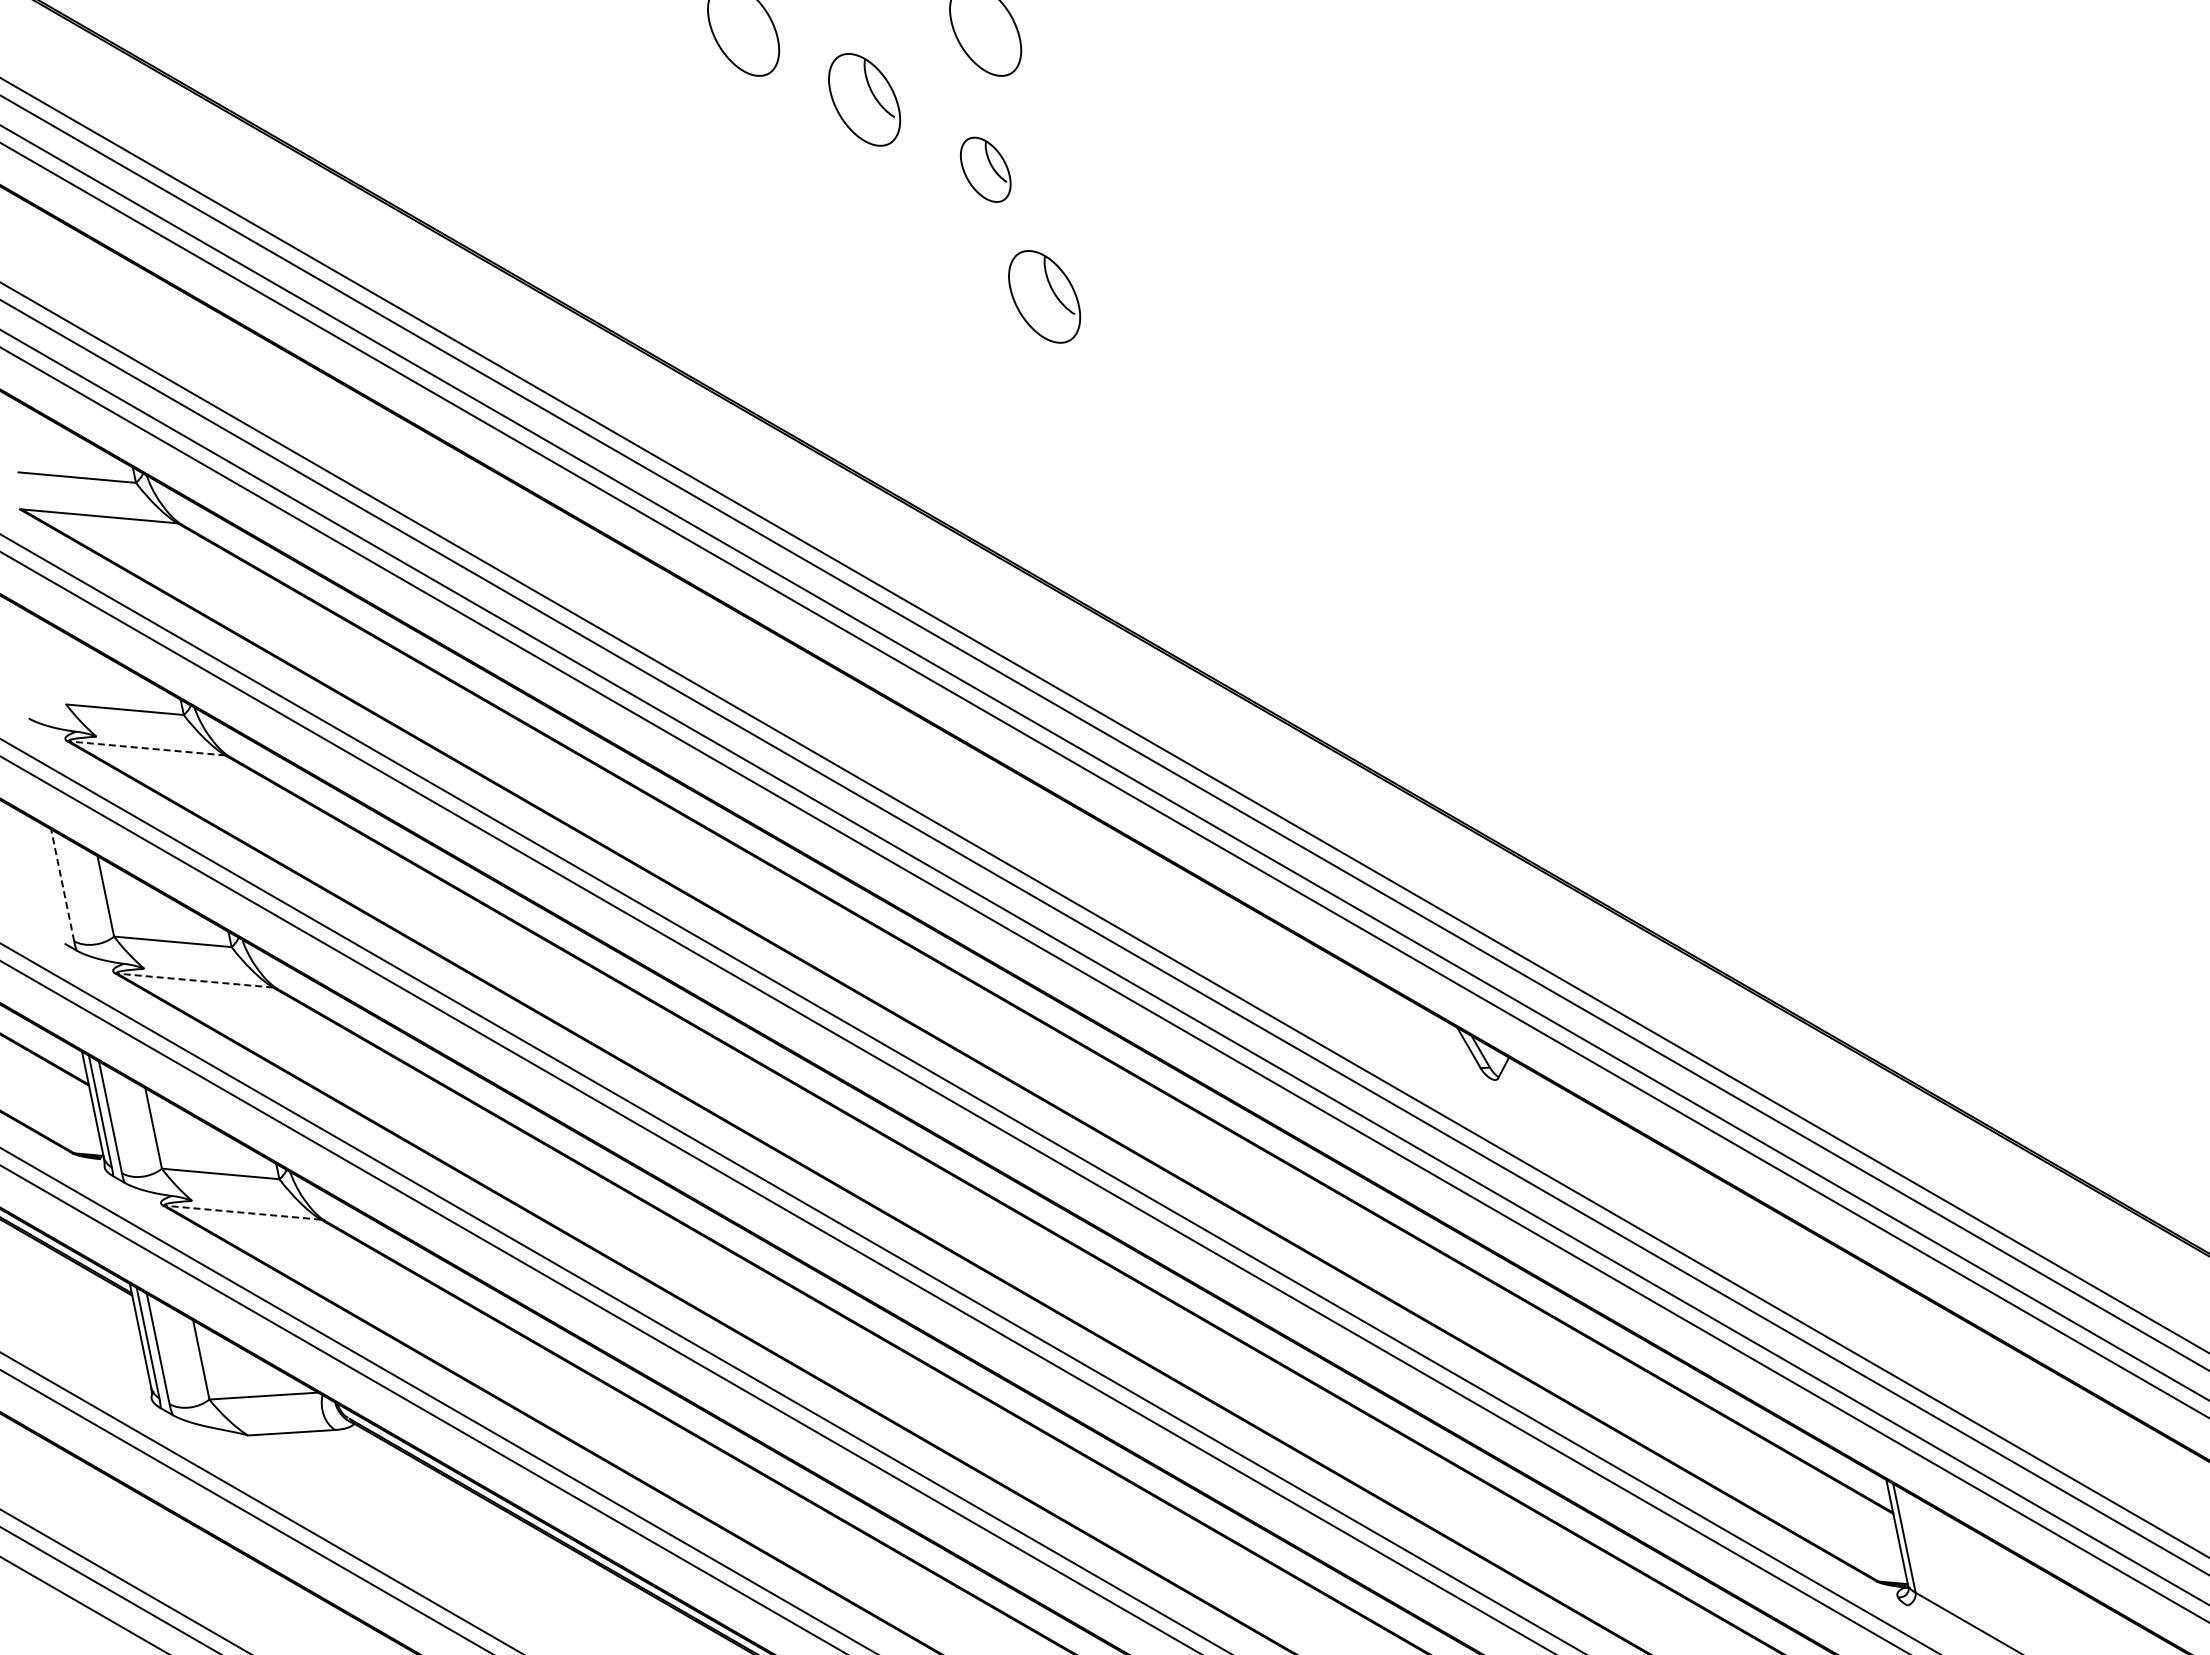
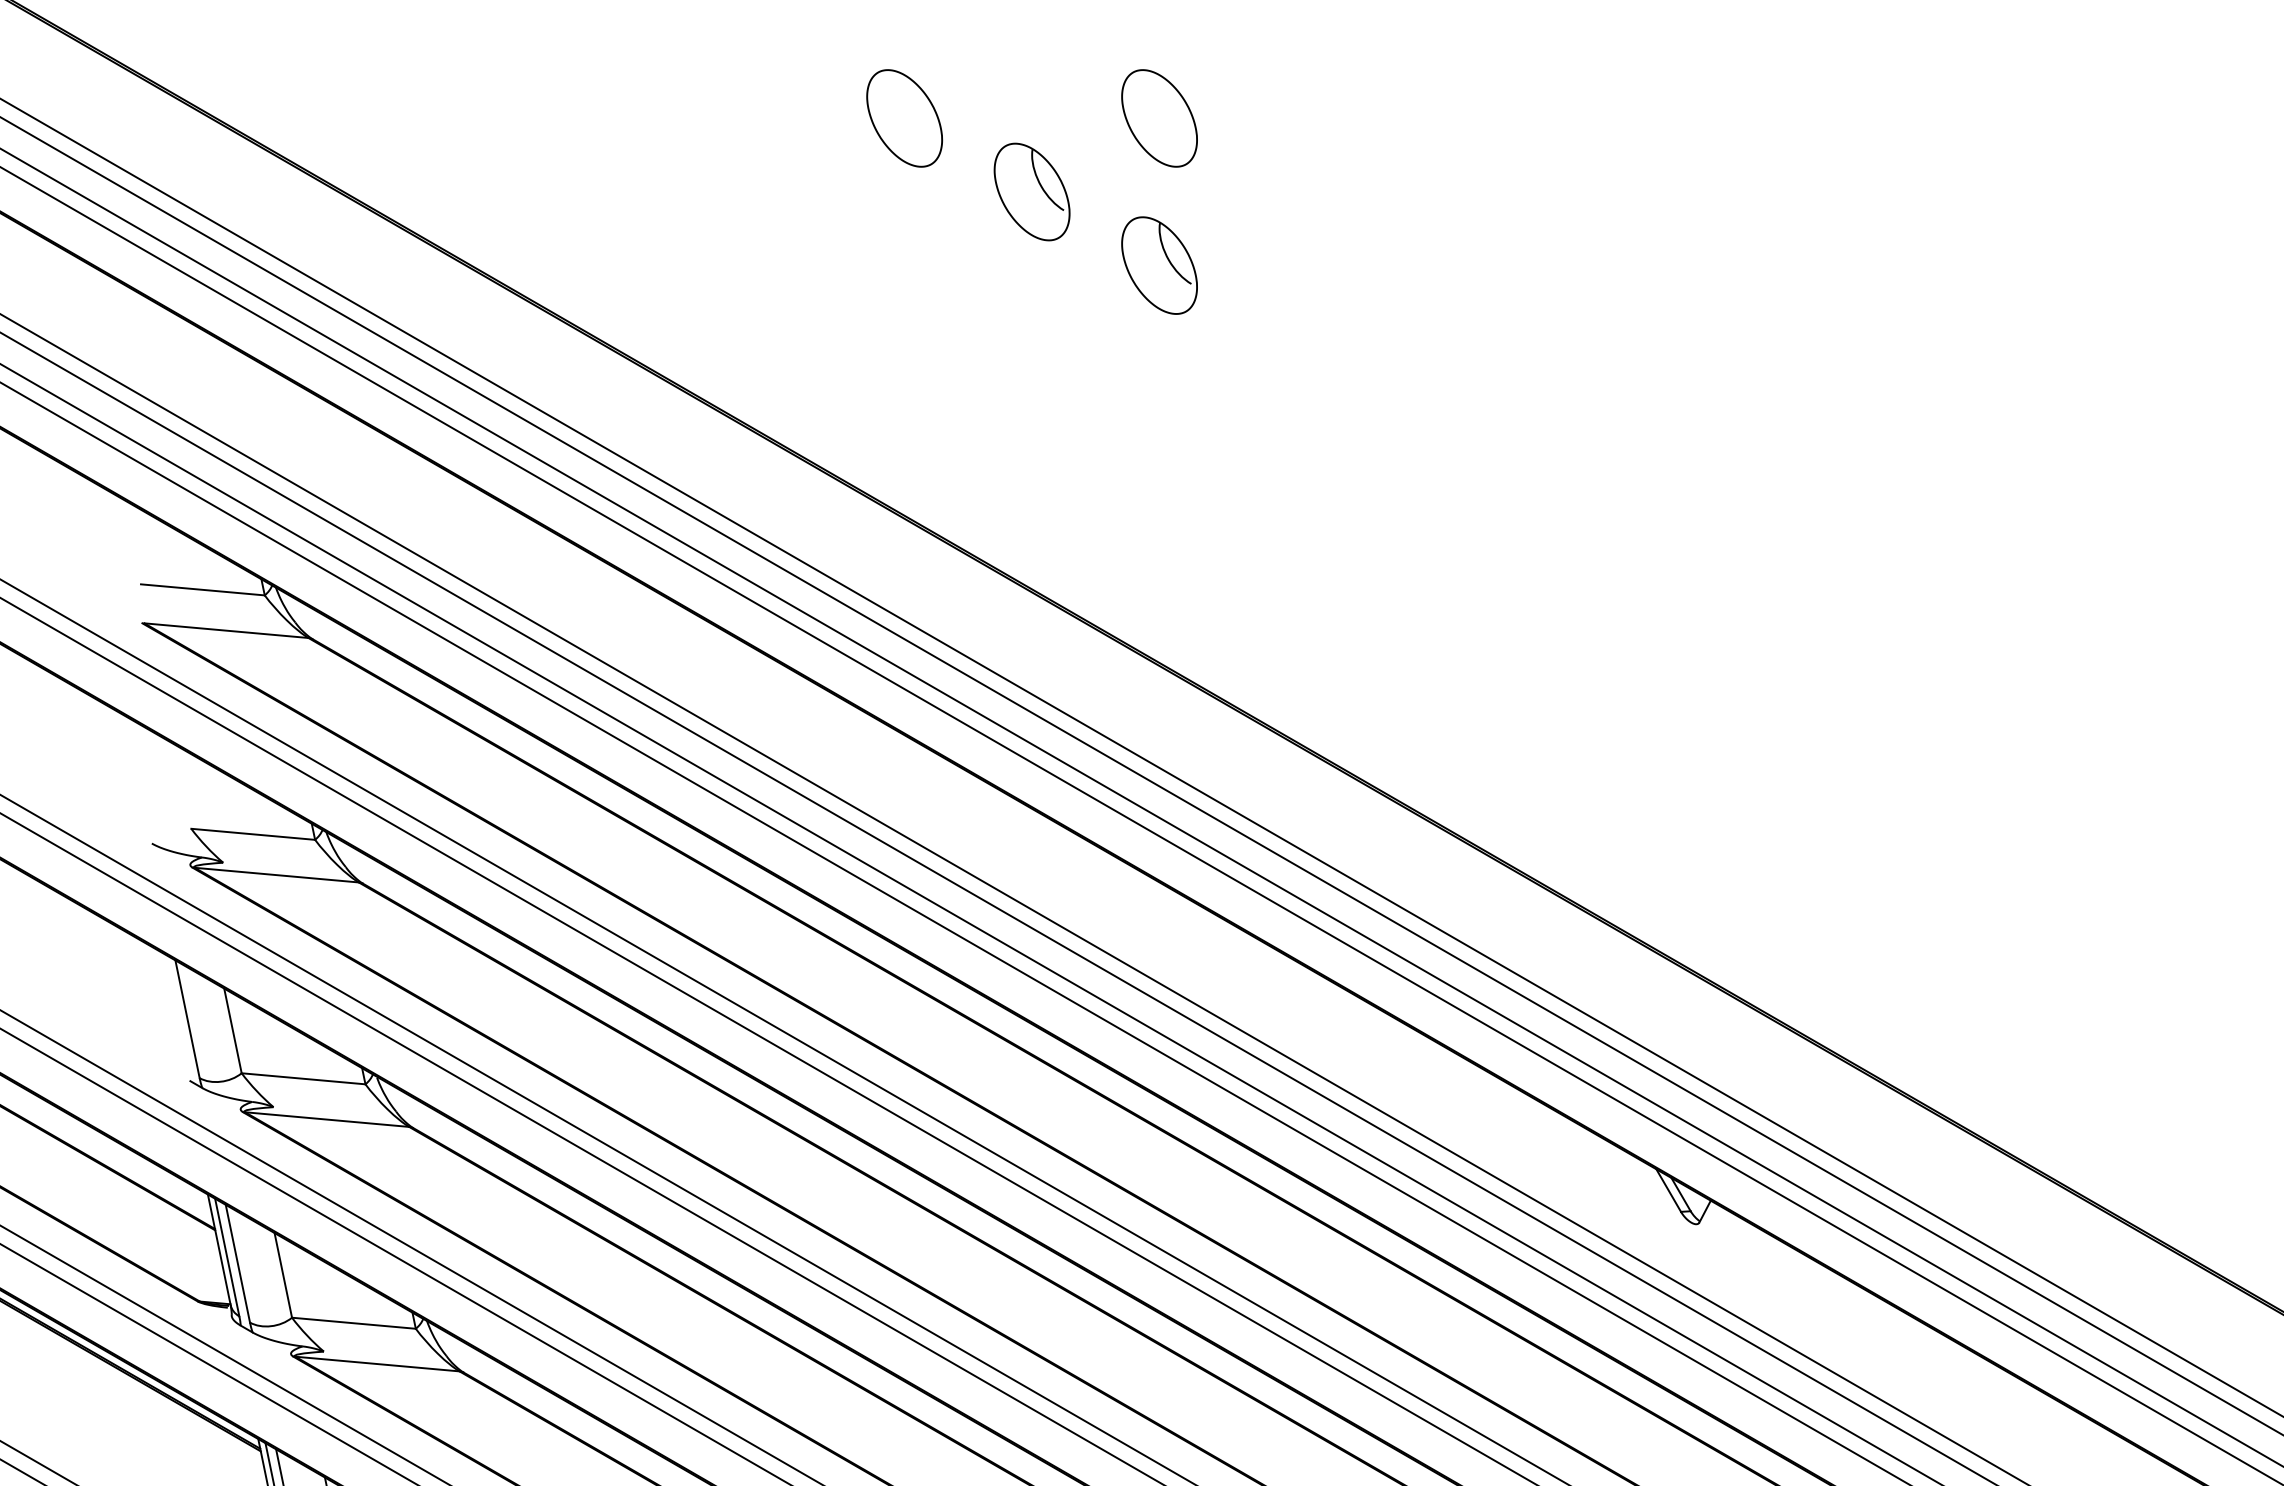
part: (985, 169) -> (1159, 265), size x1.43
part: (1044, 296) -> (1221, 399), removed
line: (146, 748) -> (275, 875), dashed -> solid
line: (62, 884) -> (187, 1018), dashed -> solid
line: (194, 980) -> (326, 1119), dashed -> solid
line: (242, 1212) -> (376, 1363), dashed -> solid

